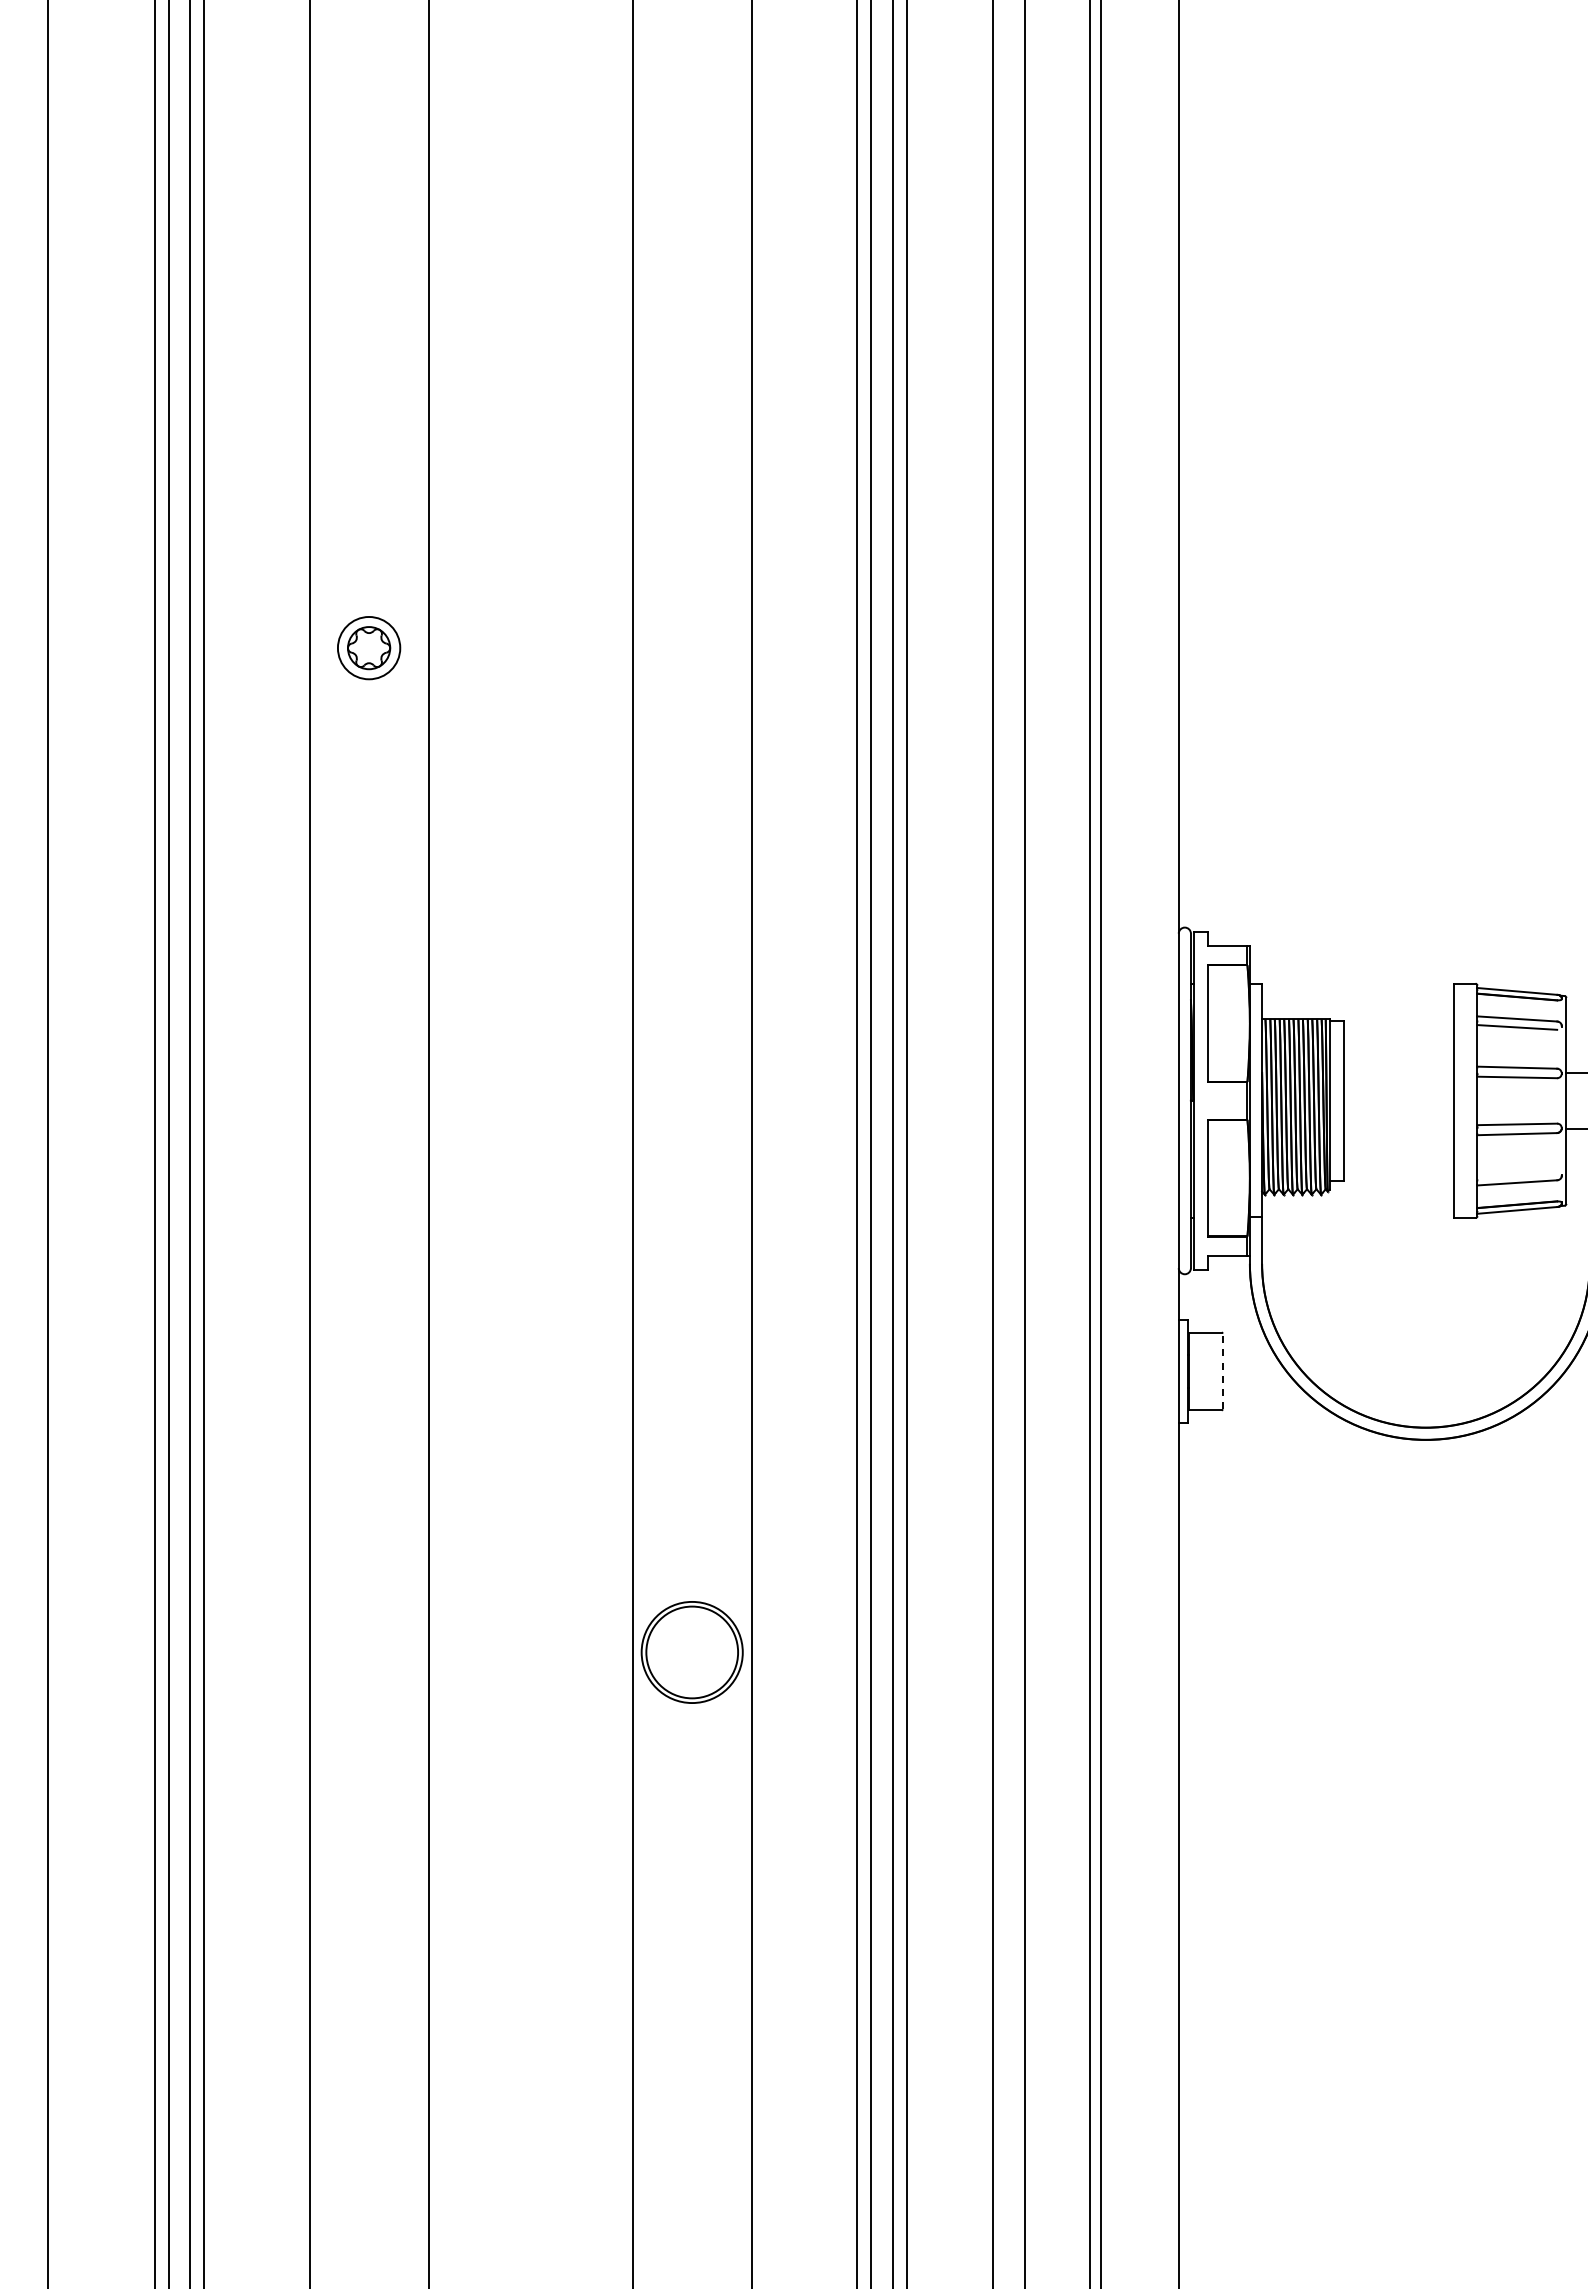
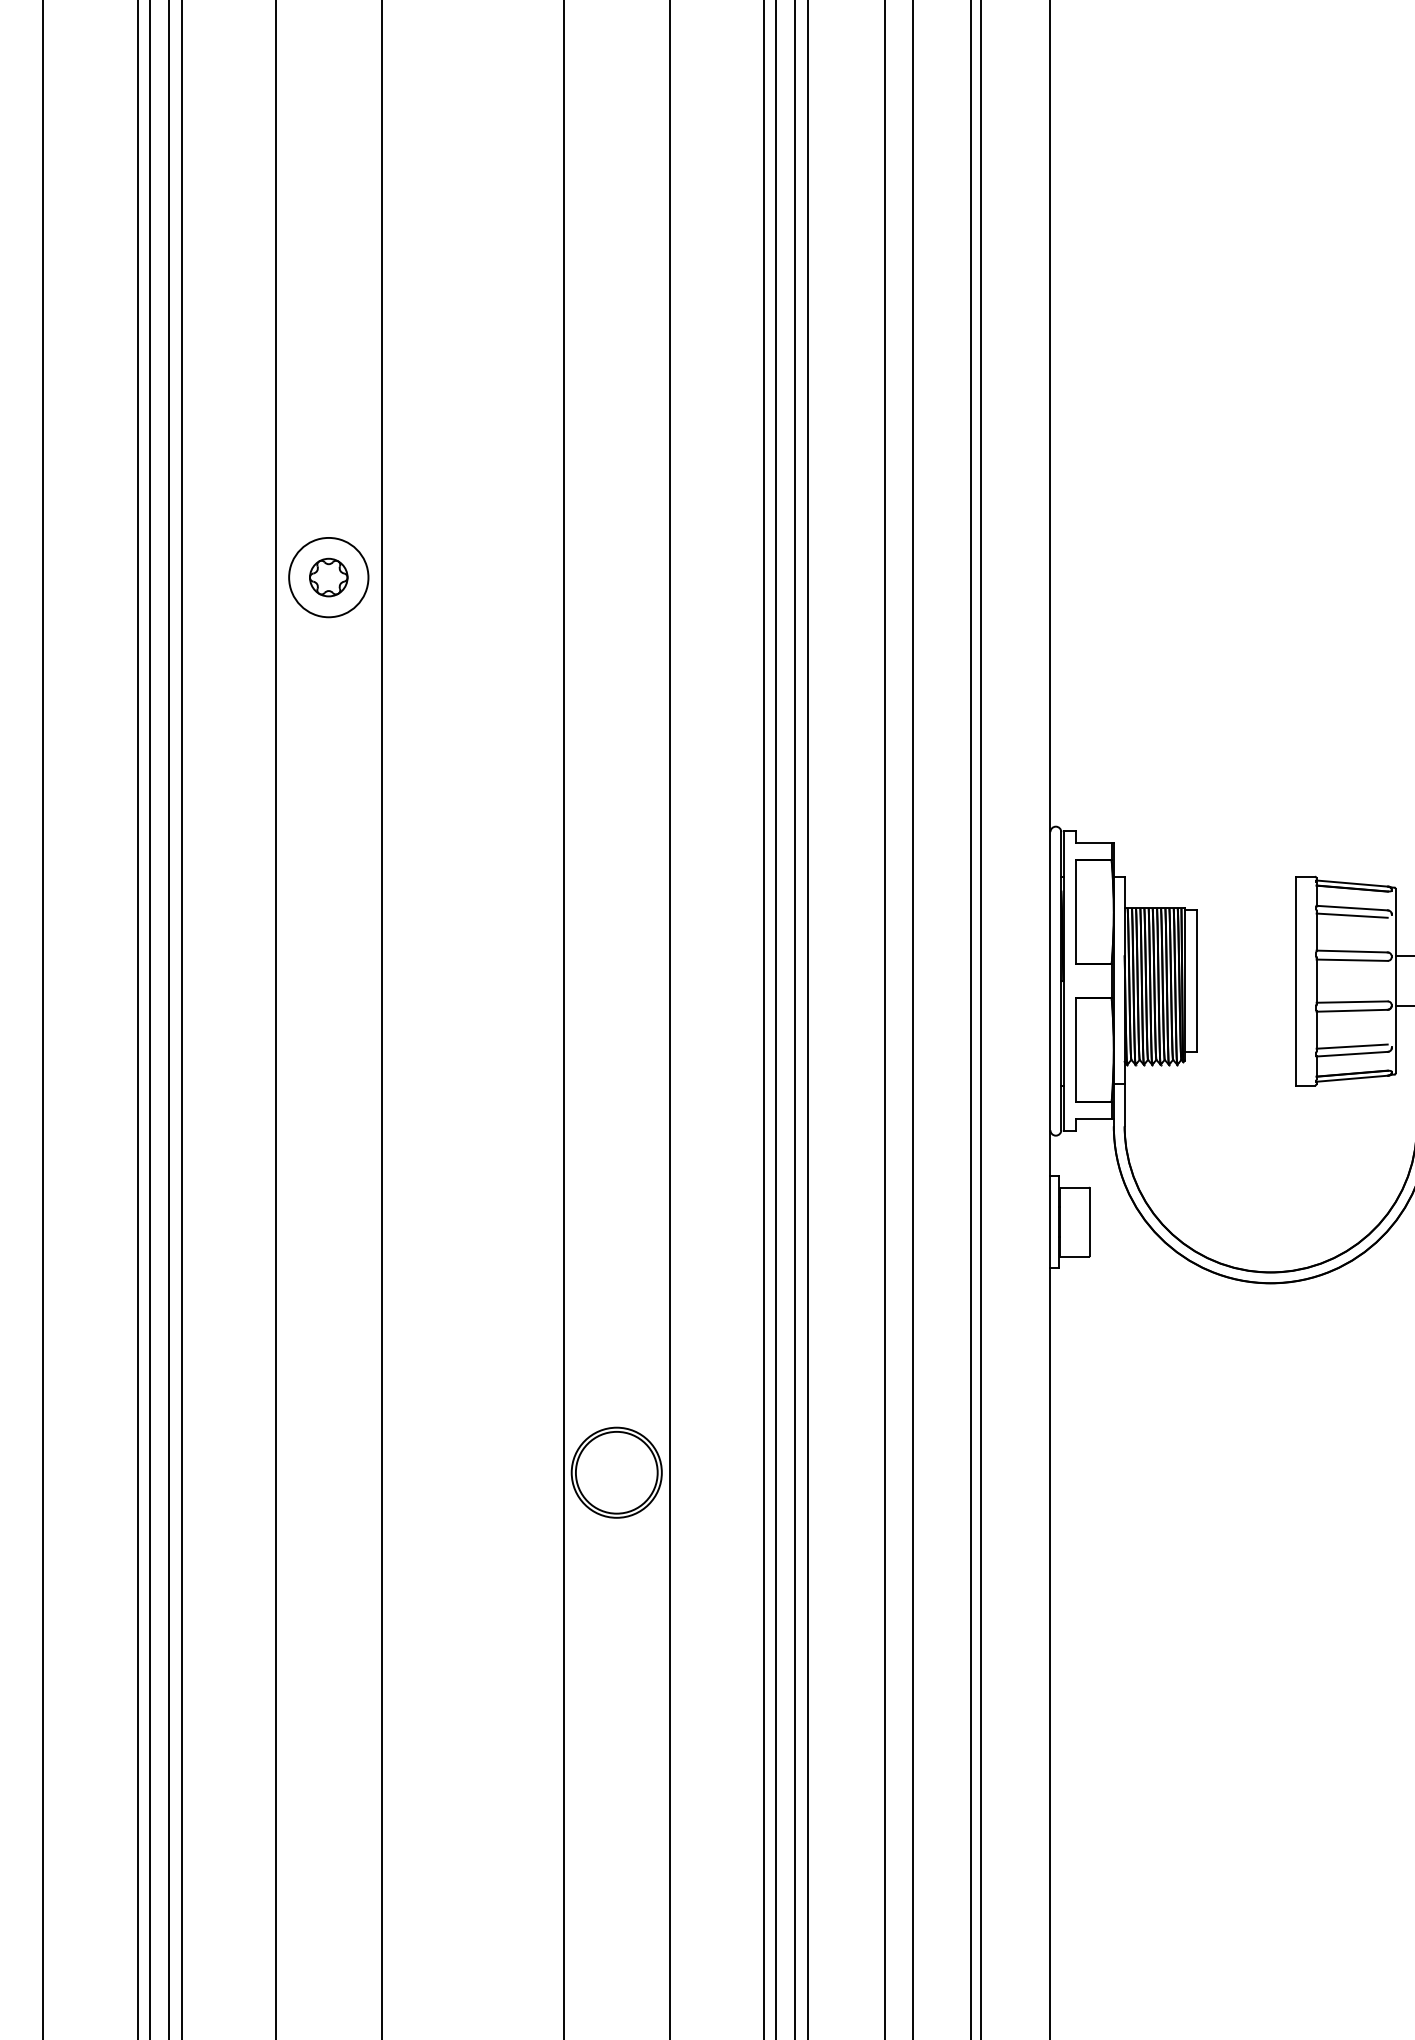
circle: (368, 647) -> (328, 577), size x1.43
line: (1517, 1174) -> (1352, 1046), added
line: (1222, 1371) -> (1089, 1222), dashed -> solid

